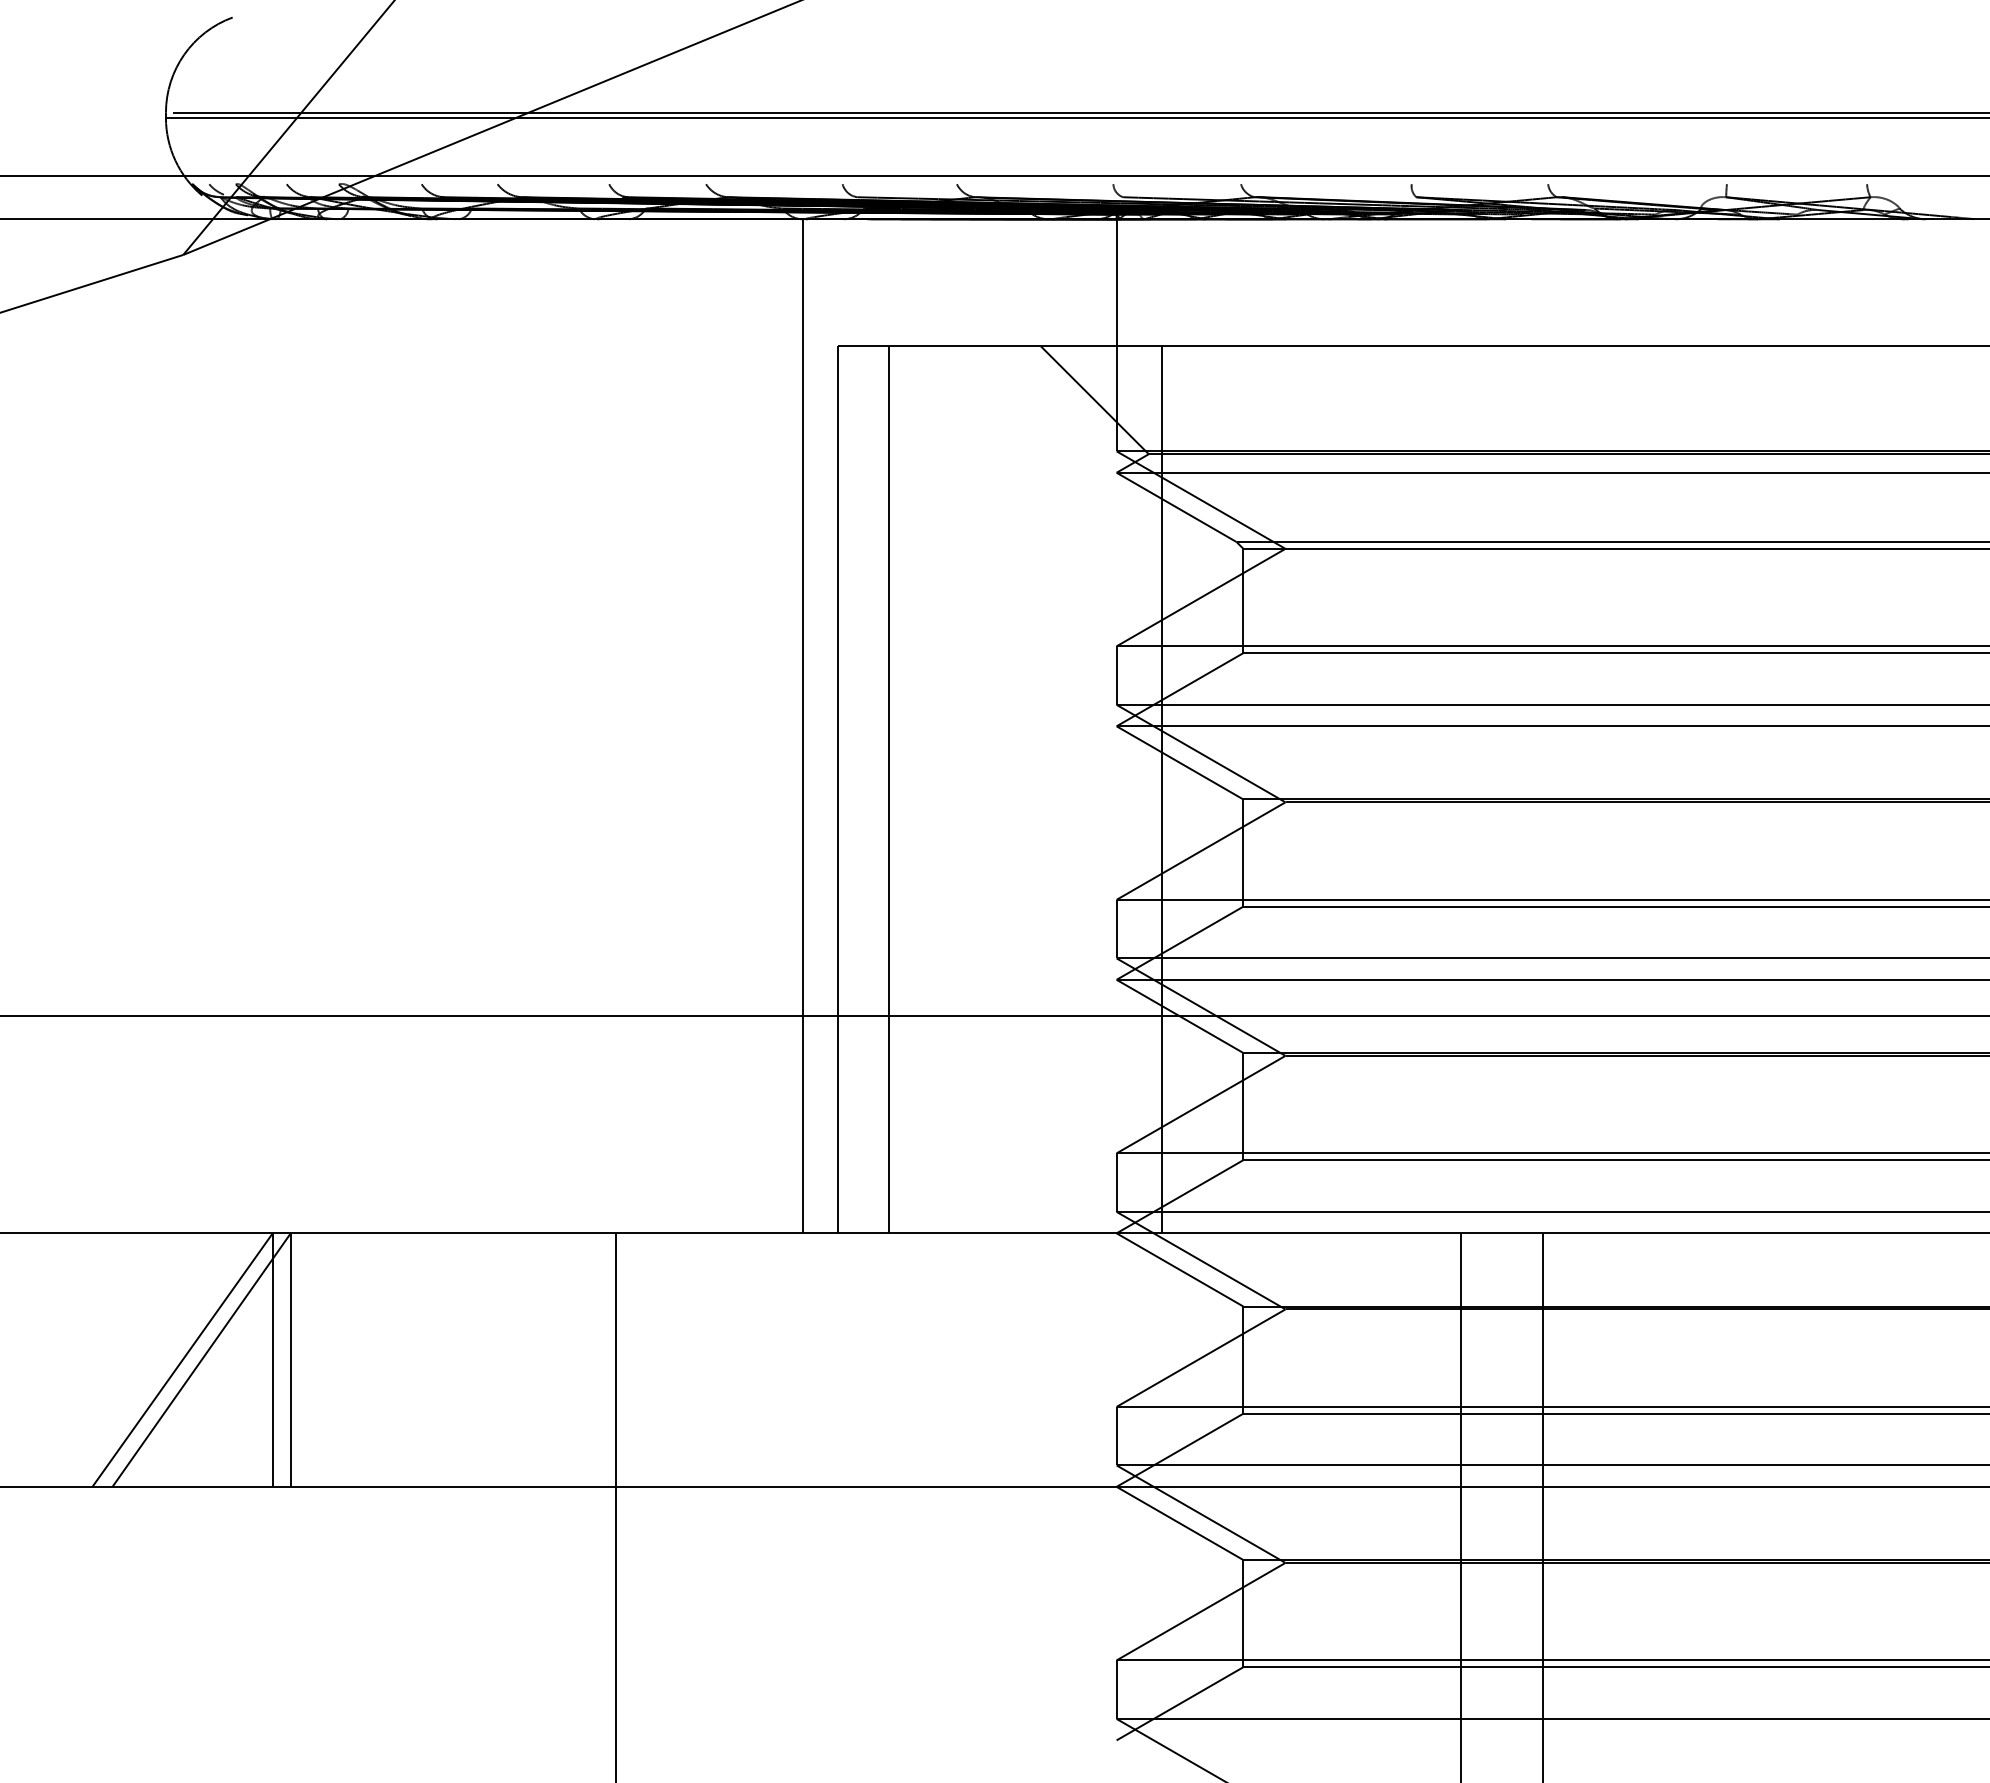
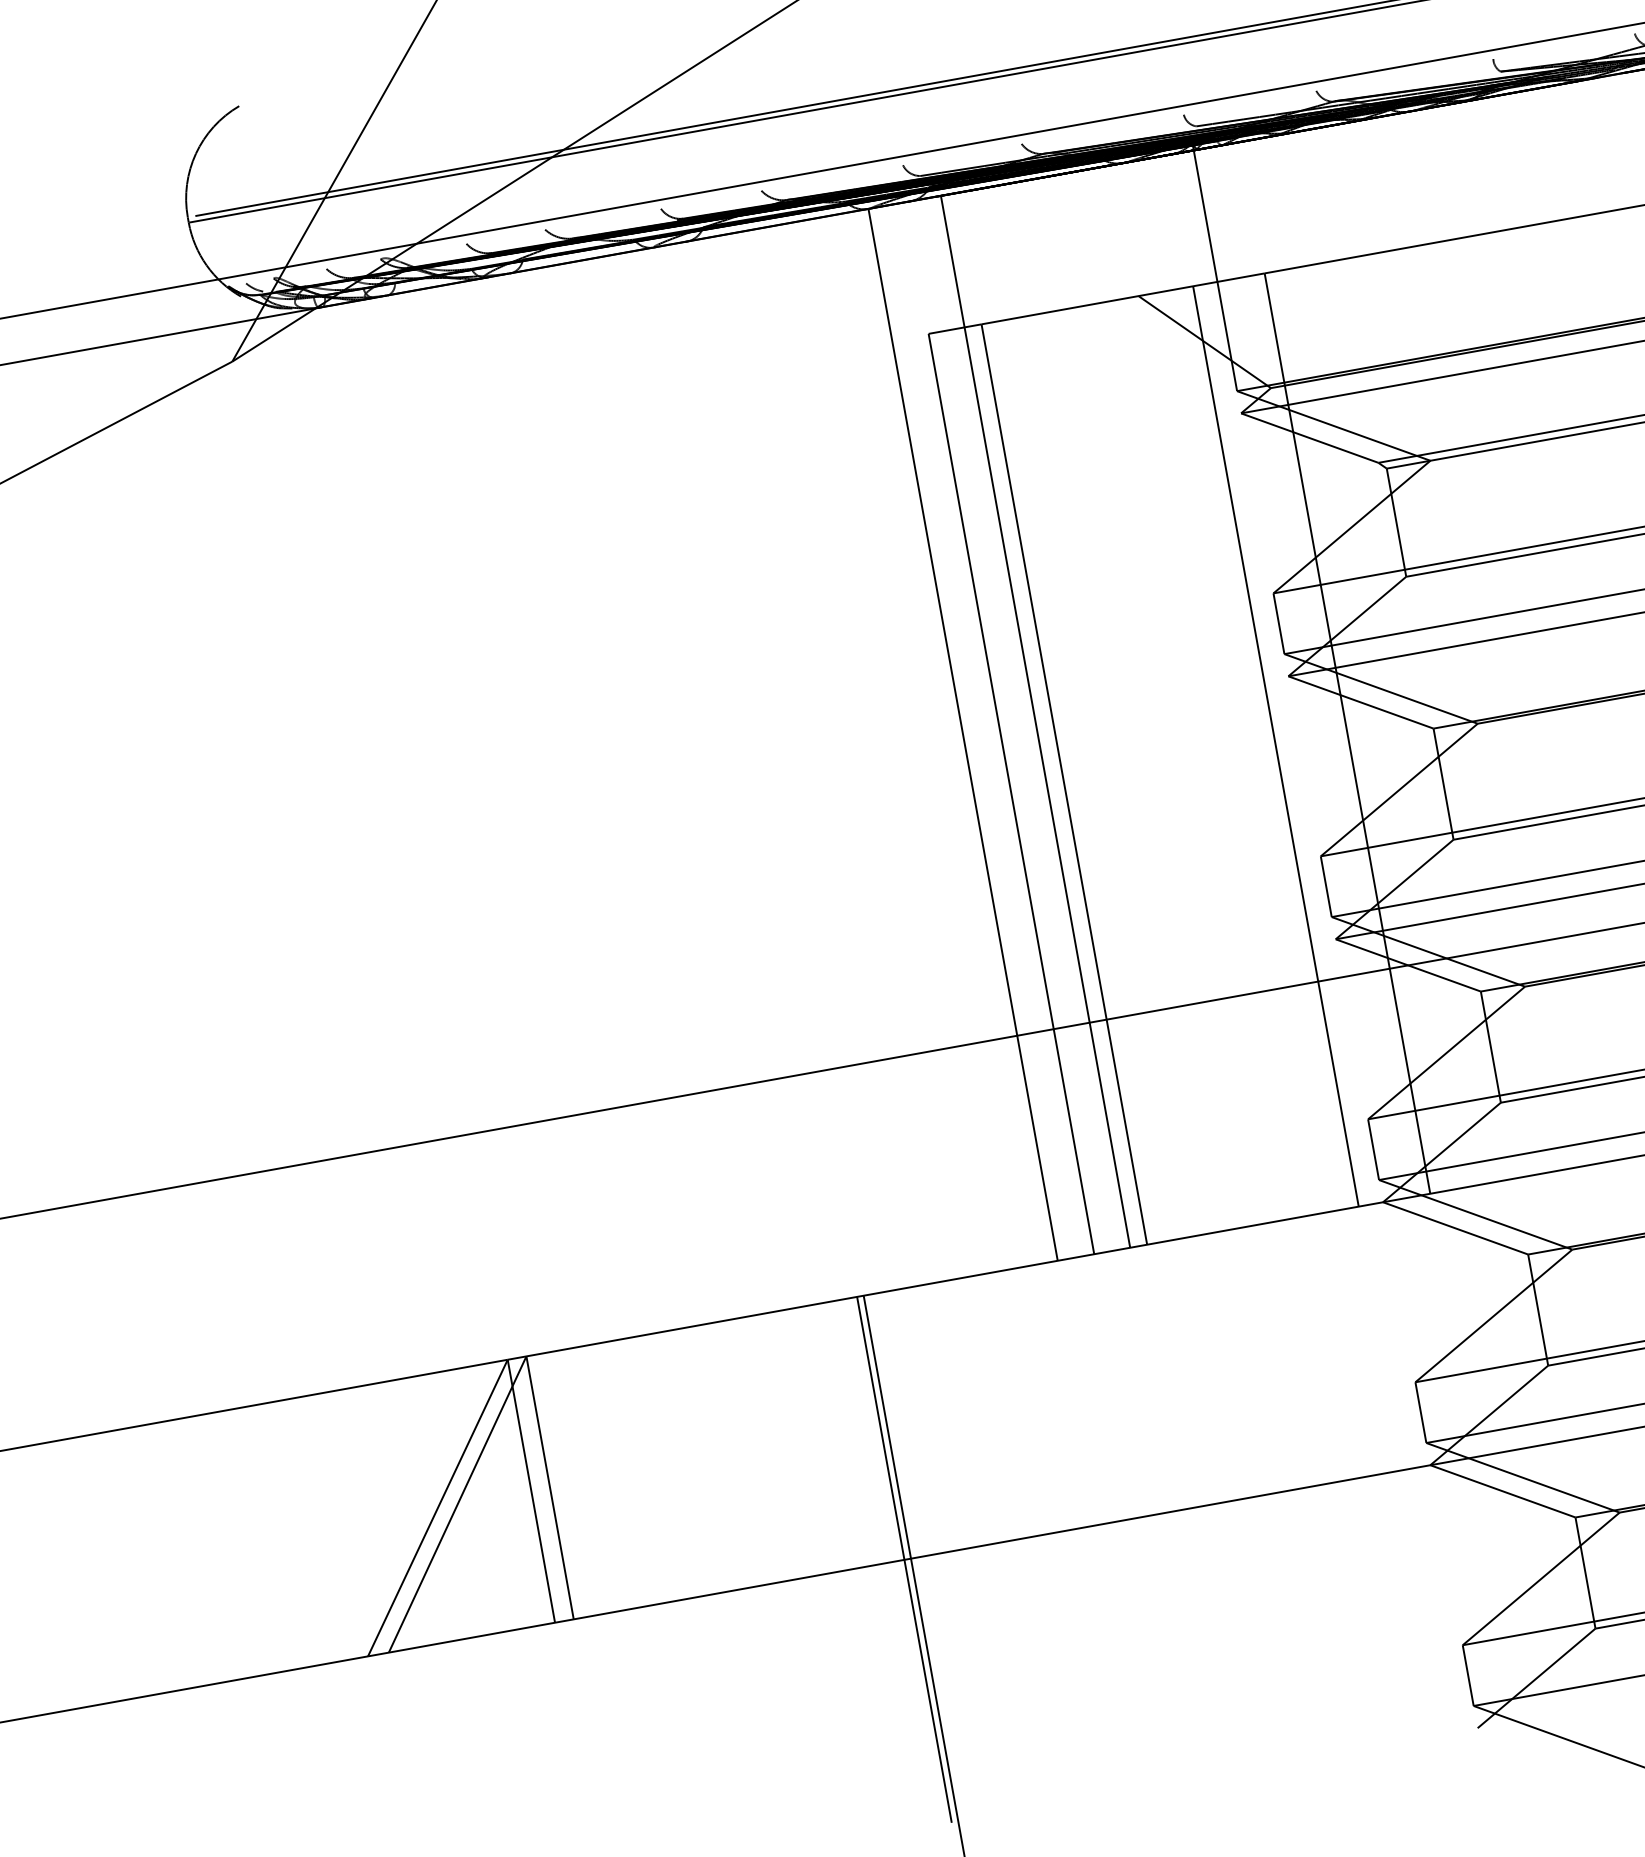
line: (872, 726) -> (1035, 722), added
line: (1093, 789) -> (1276, 746), added
line: (609, 1486) -> (904, 1559), added

